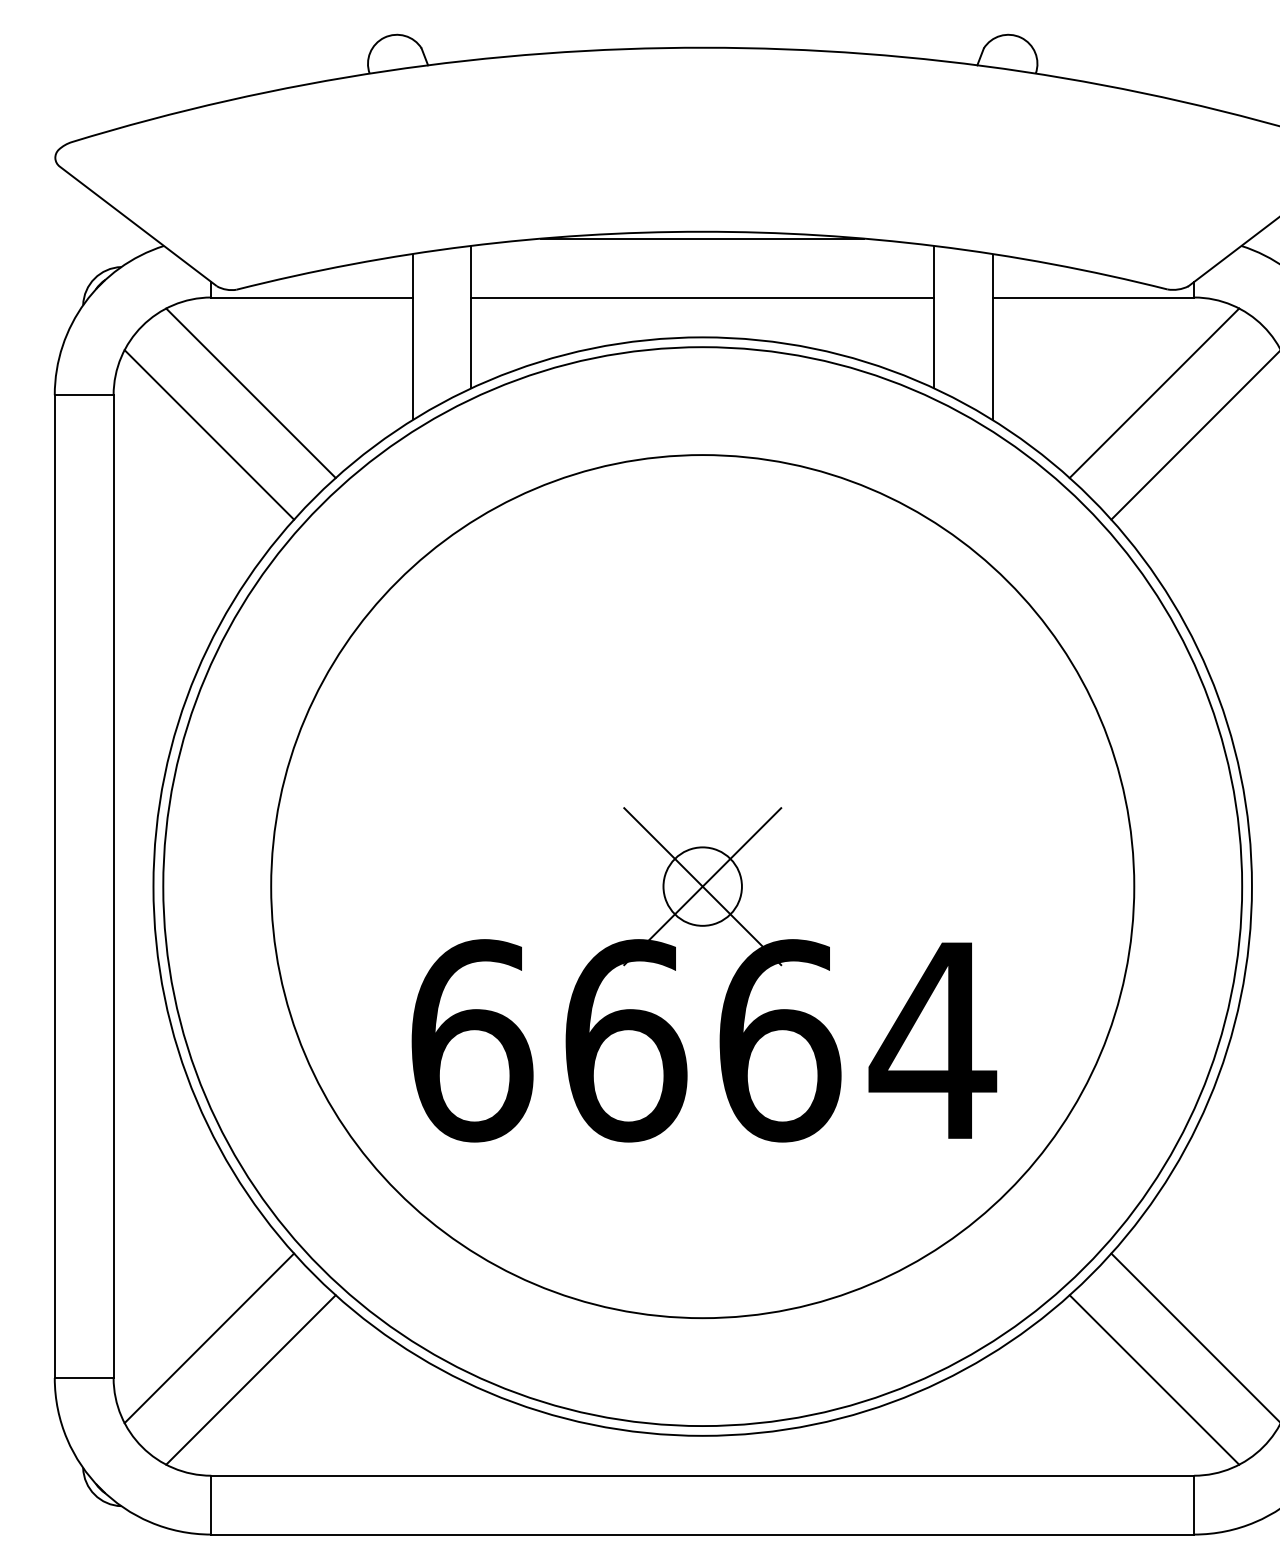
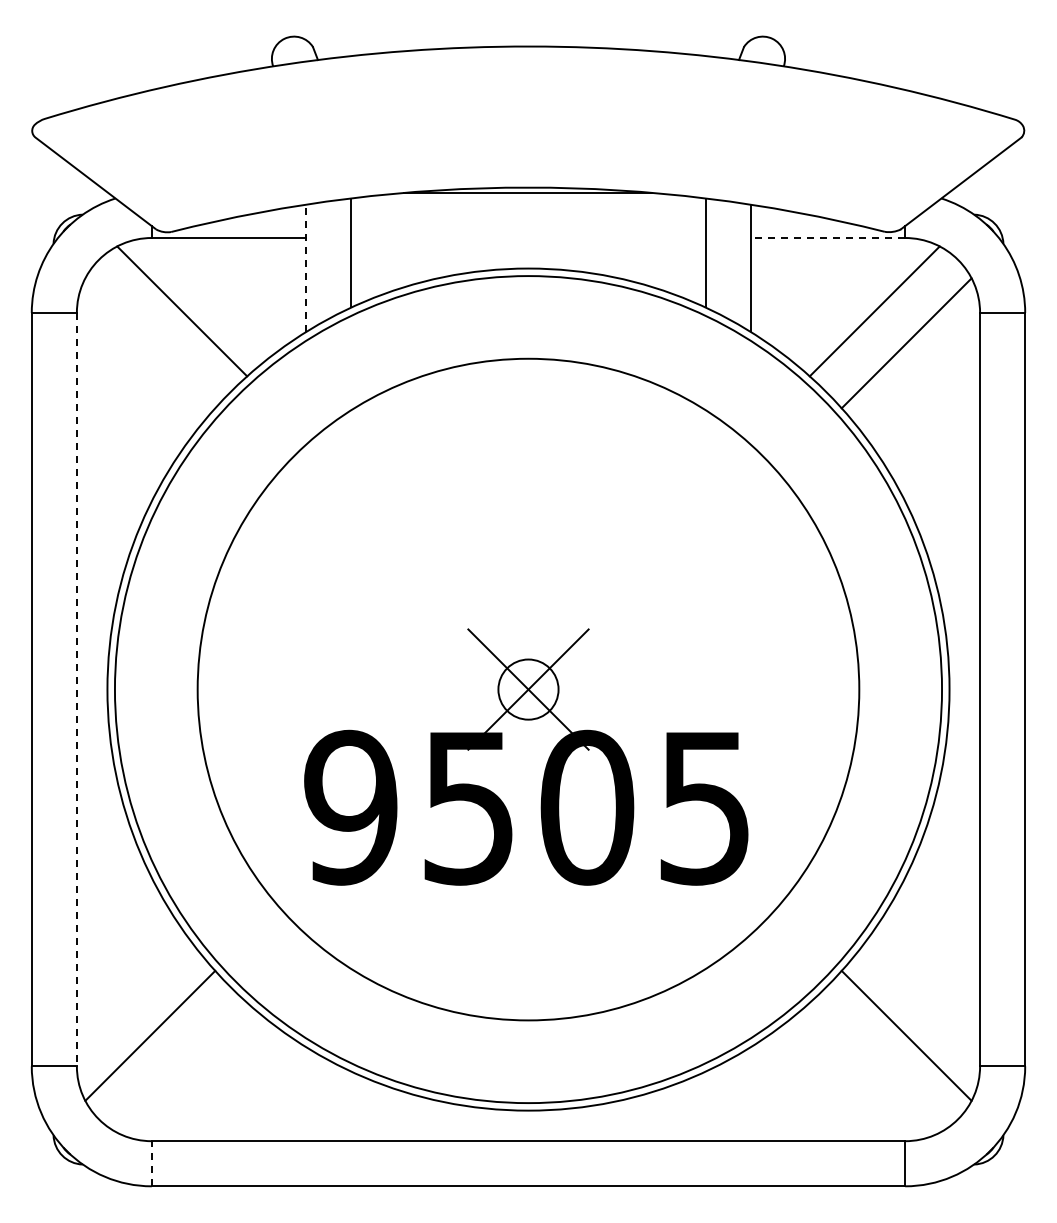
line: (702, 298) -> (528, 238), removed
line: (1092, 298) -> (827, 238), solid -> dashed
line: (413, 337) -> (306, 268), solid -> dashed
line: (209, 435) -> (150, 343), removed
line: (113, 886) -> (76, 689), solid -> dashed
text: (704, 1040) -> (529, 807), 6664 -> 9505
line: (251, 1379) -> (182, 1067), removed
line: (1154, 1379) -> (874, 1067), removed
line: (210, 1504) -> (151, 1163), solid -> dashed

